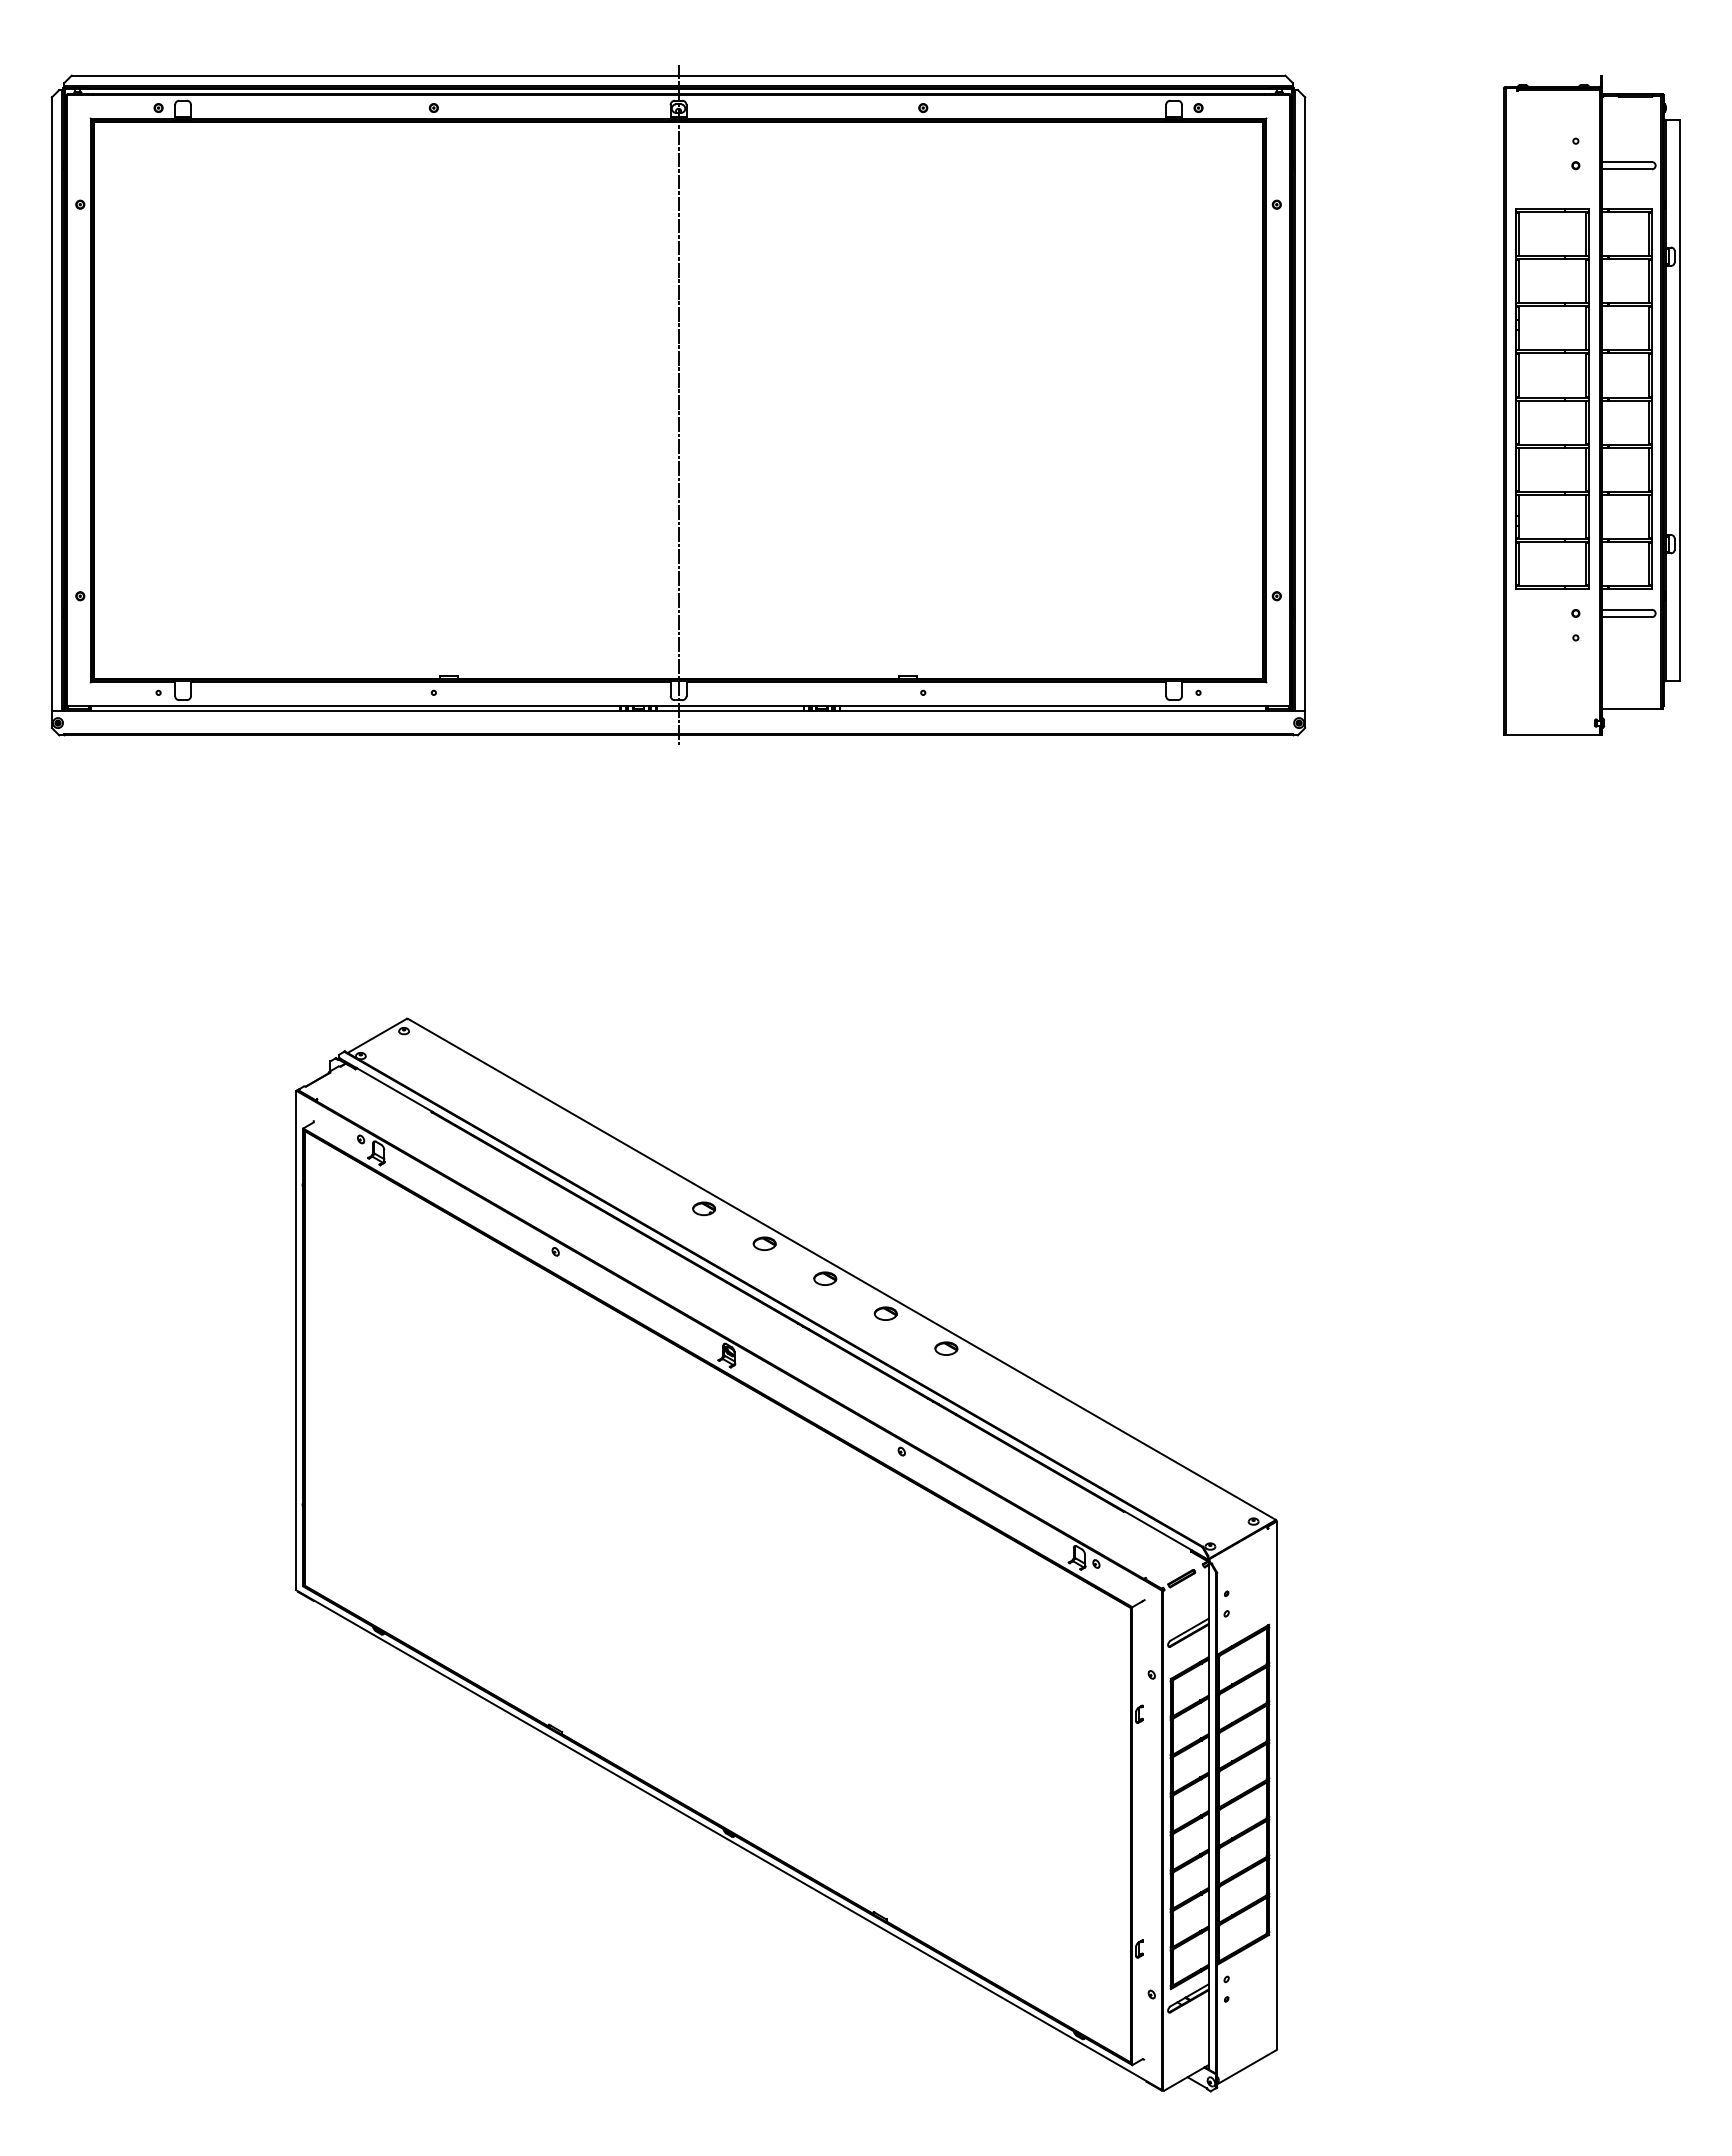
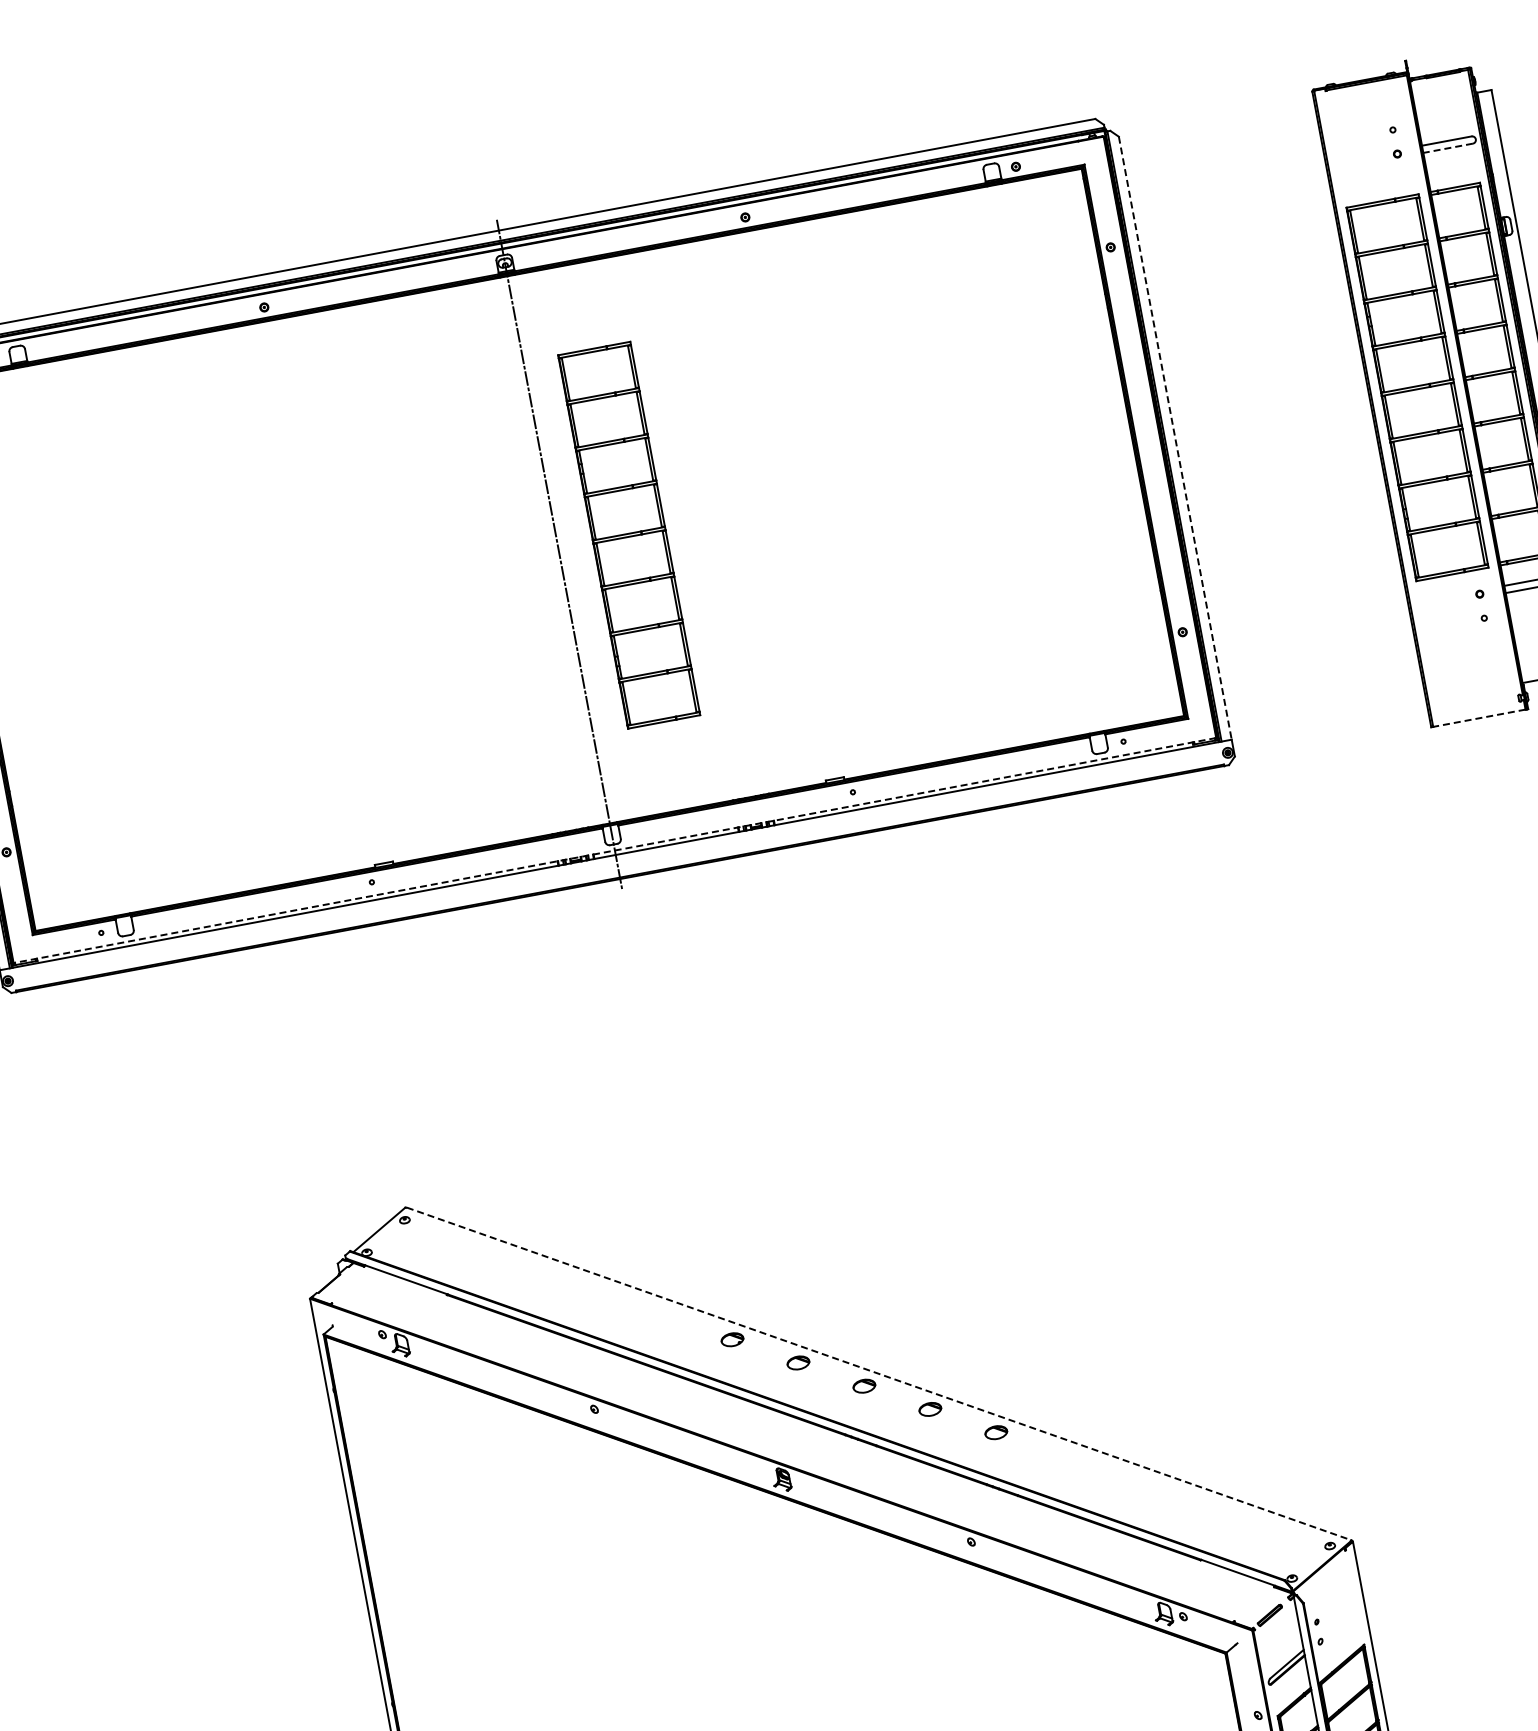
line: (1626, 169) -> (1447, 148), solid -> dashed
part: (750, 398) -> (628, 534), added
line: (1305, 404) -> (1175, 438), solid -> dashed
line: (678, 706) -> (614, 850), solid -> dashed
line: (1552, 735) -> (1479, 718), solid -> dashed
line: (842, 1269) -> (879, 1373), solid -> dashed

